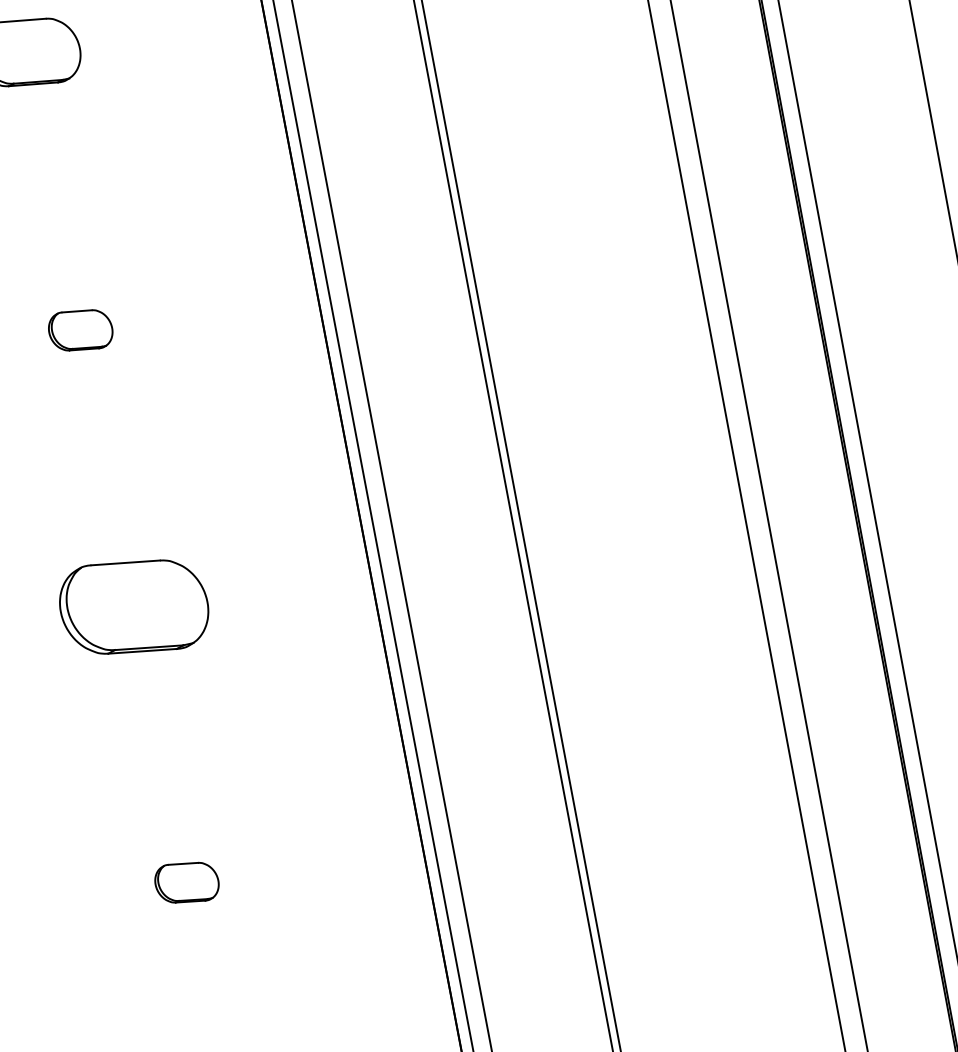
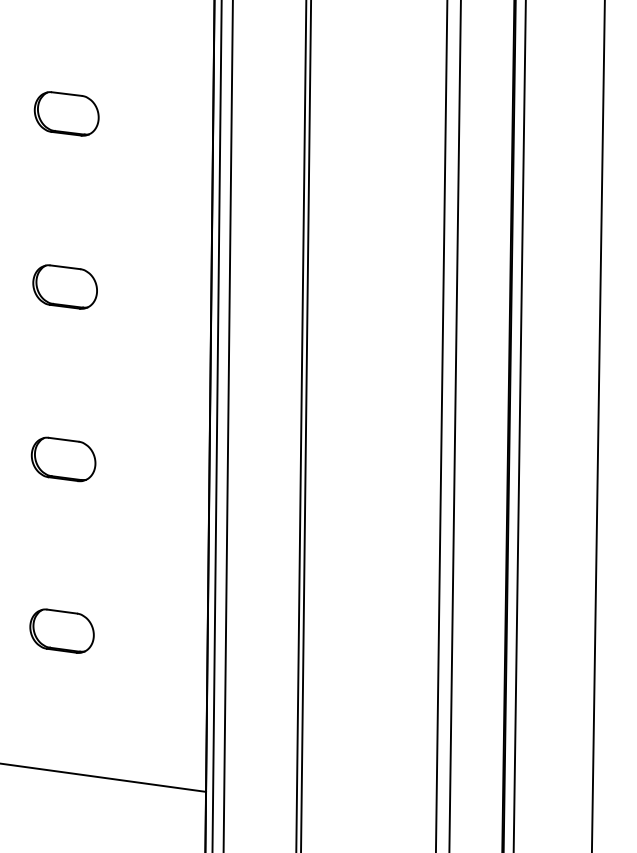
part: (79, 329) -> (64, 286), size x1.67
part: (133, 607) -> (63, 459), size x0.71
part: (185, 881) -> (61, 630), size x1.67

